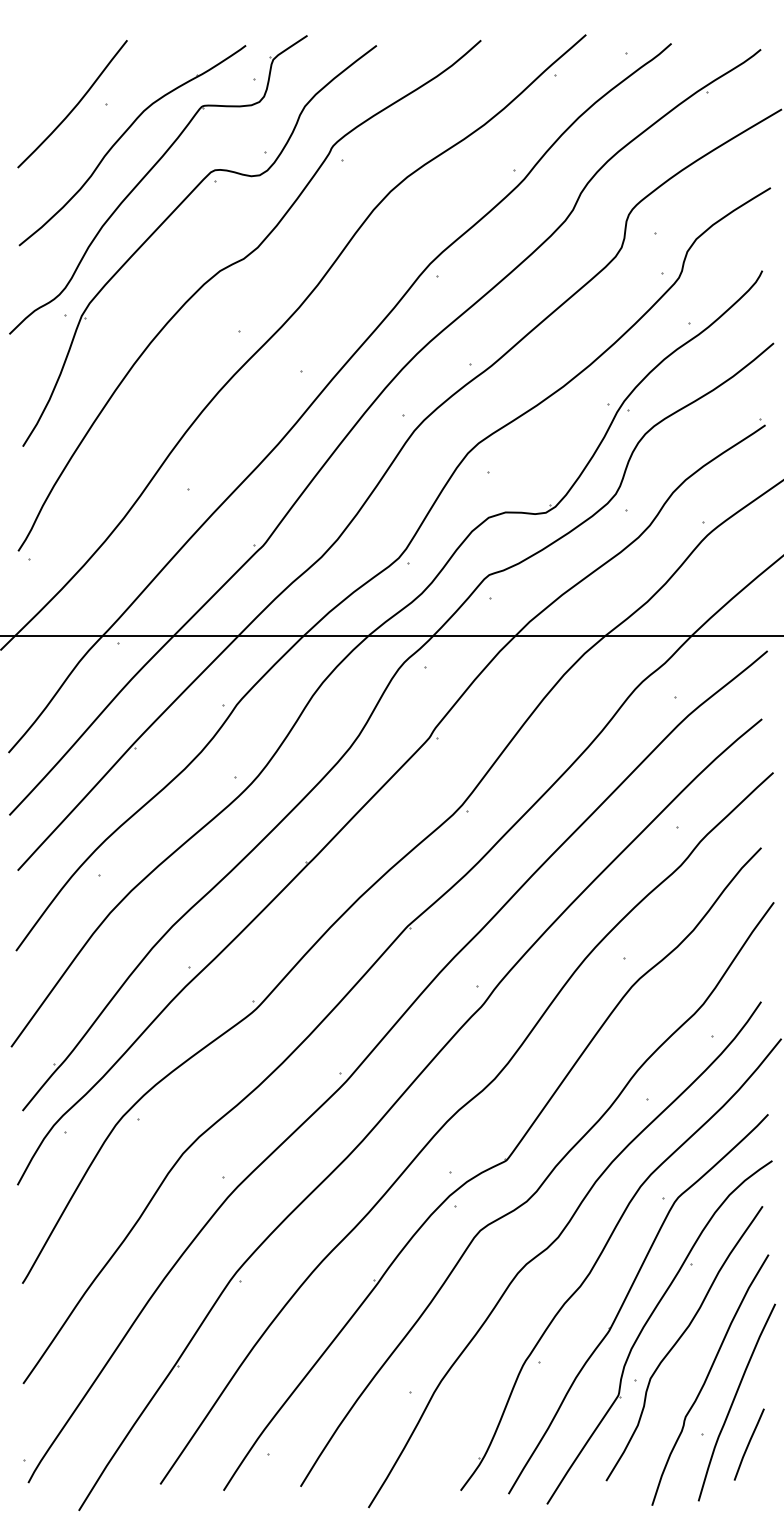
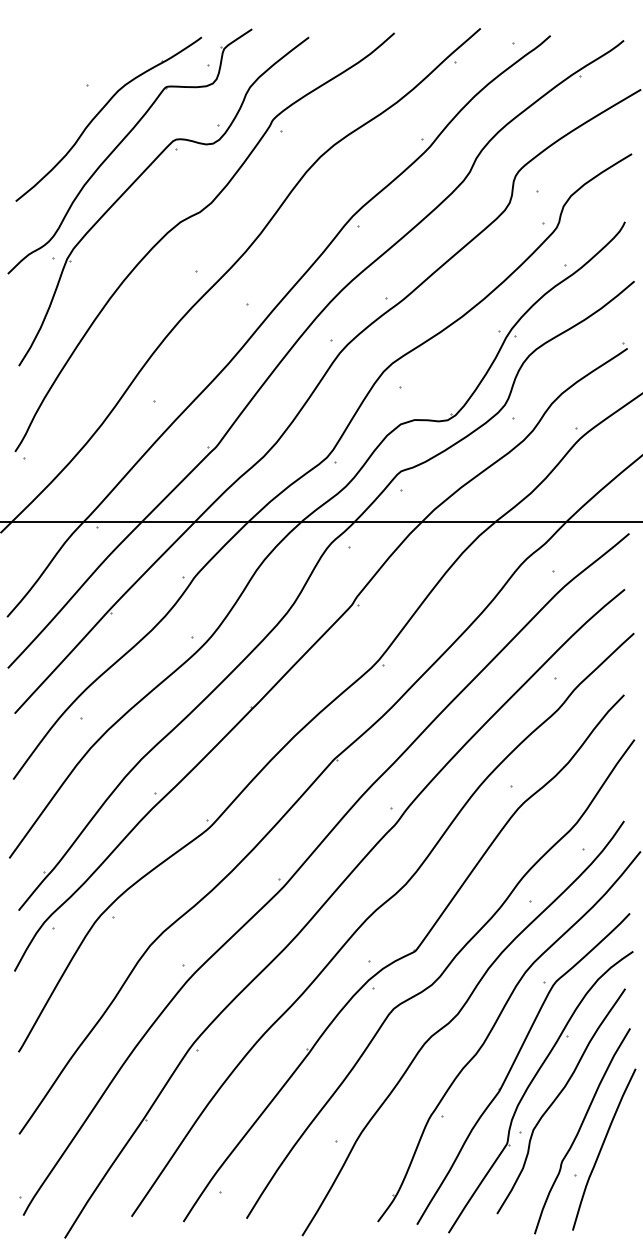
curve: (74, 106) -> (61, 87), removed
line: (748, 1444) -> (613, 1184), removed

